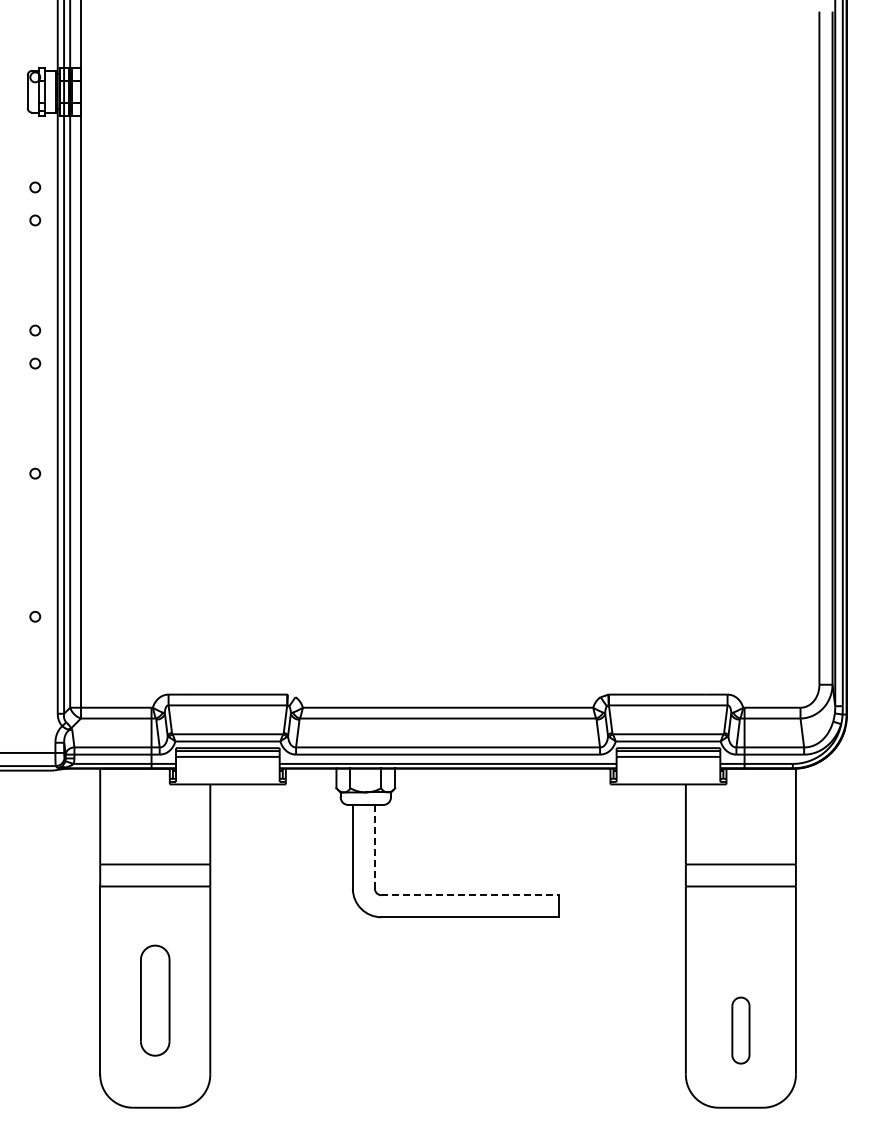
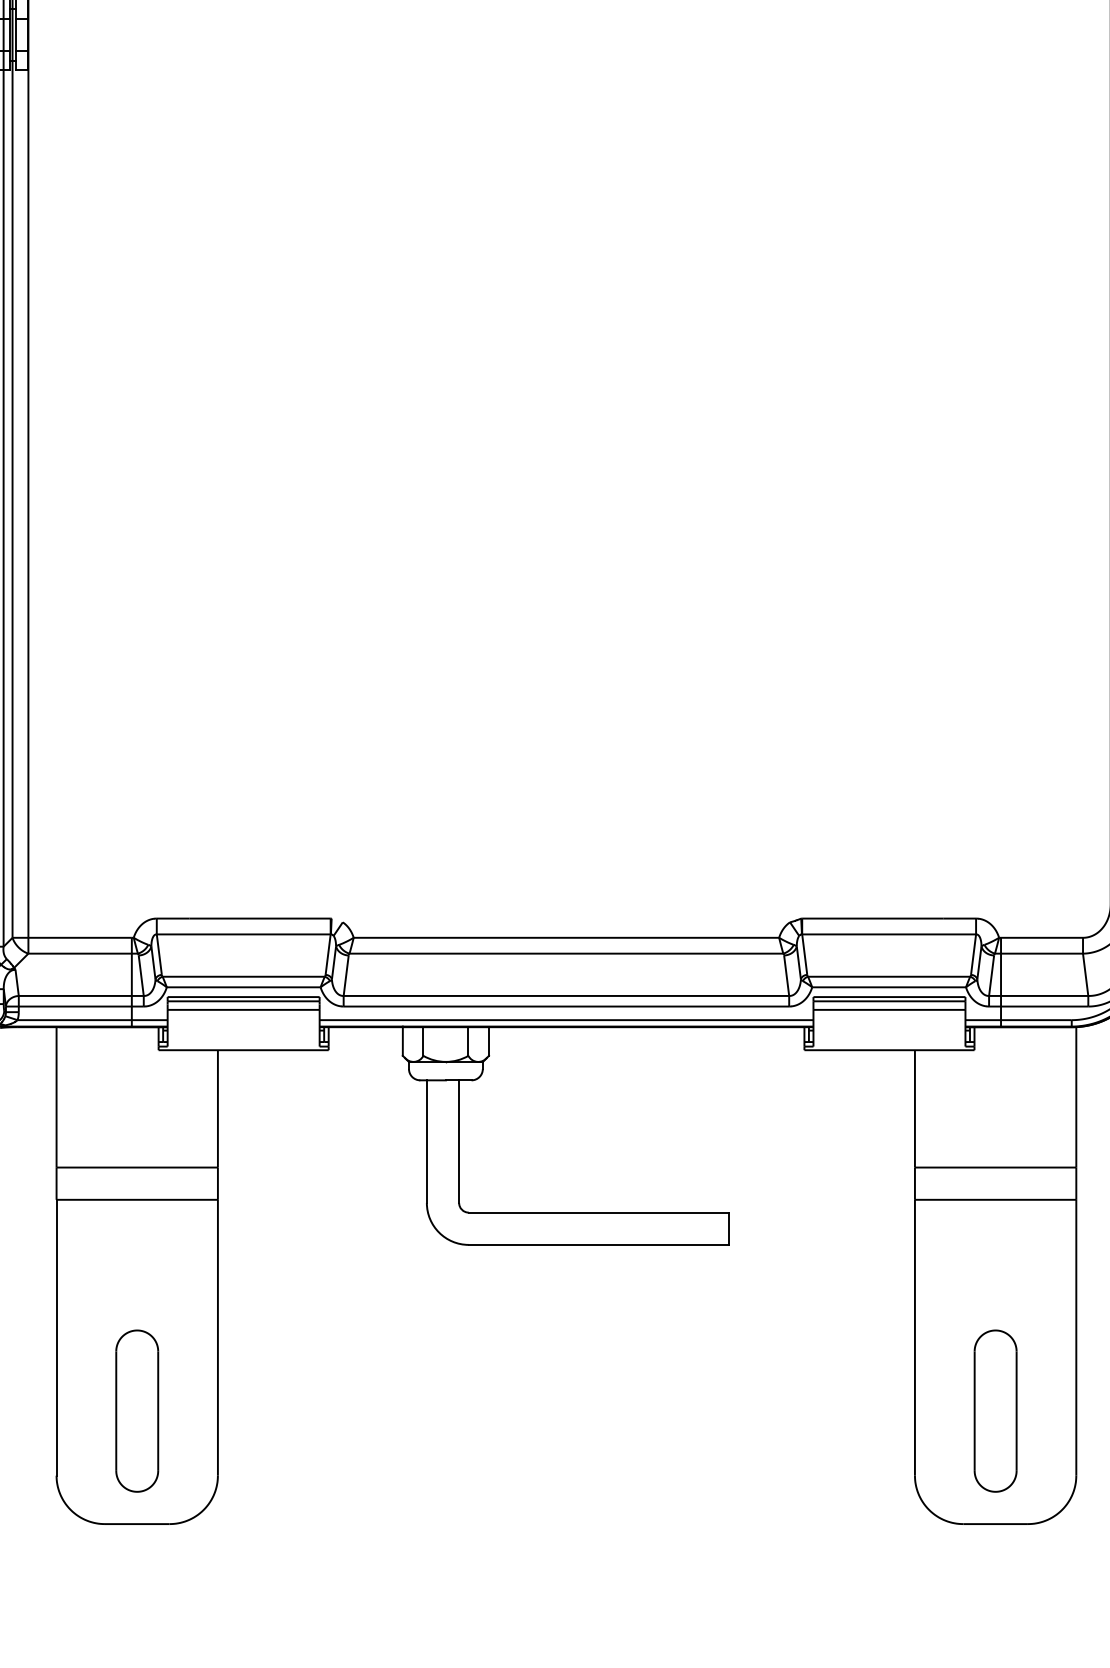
line: (374, 846) -> (458, 1141), dashed -> solid
line: (470, 895) -> (599, 1213), dashed -> solid
part: (155, 1000) -> (137, 1410), moved
part: (740, 1030) -> (995, 1410), size x1.67

